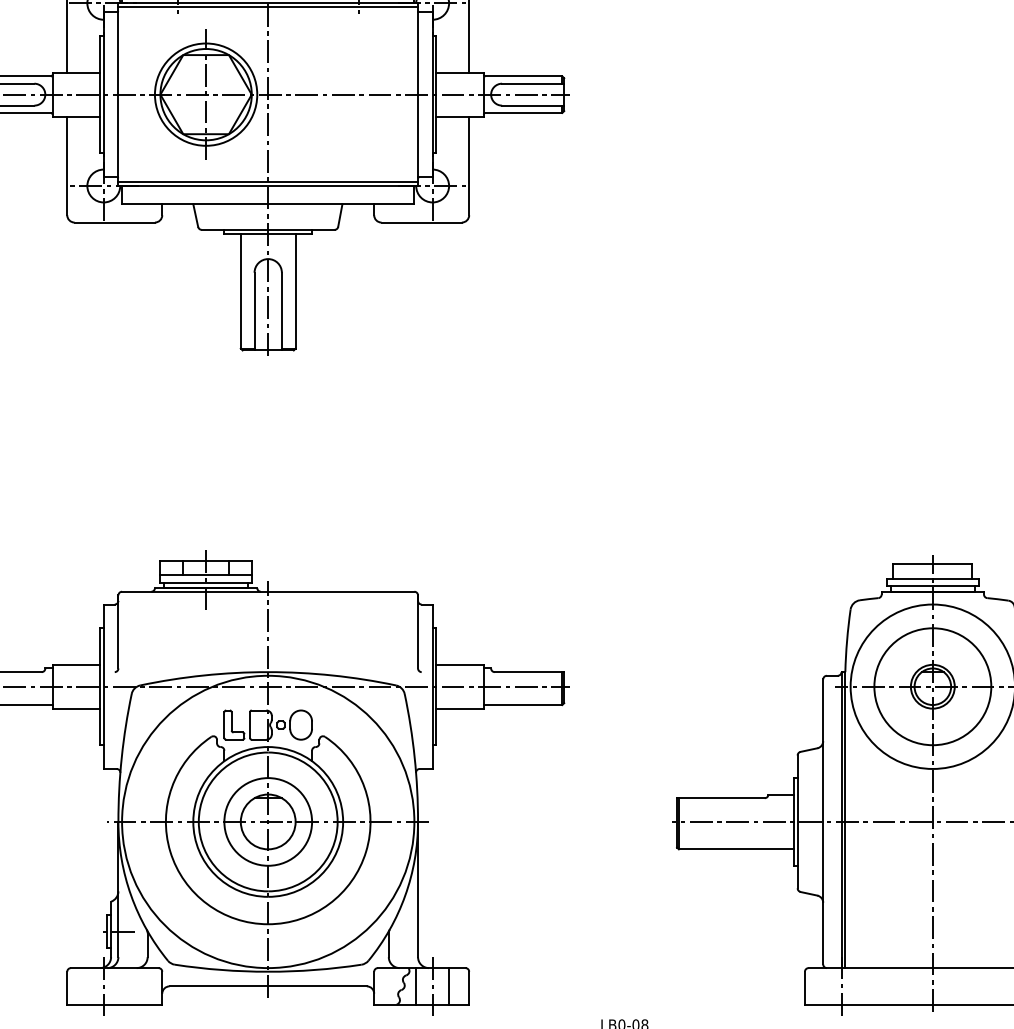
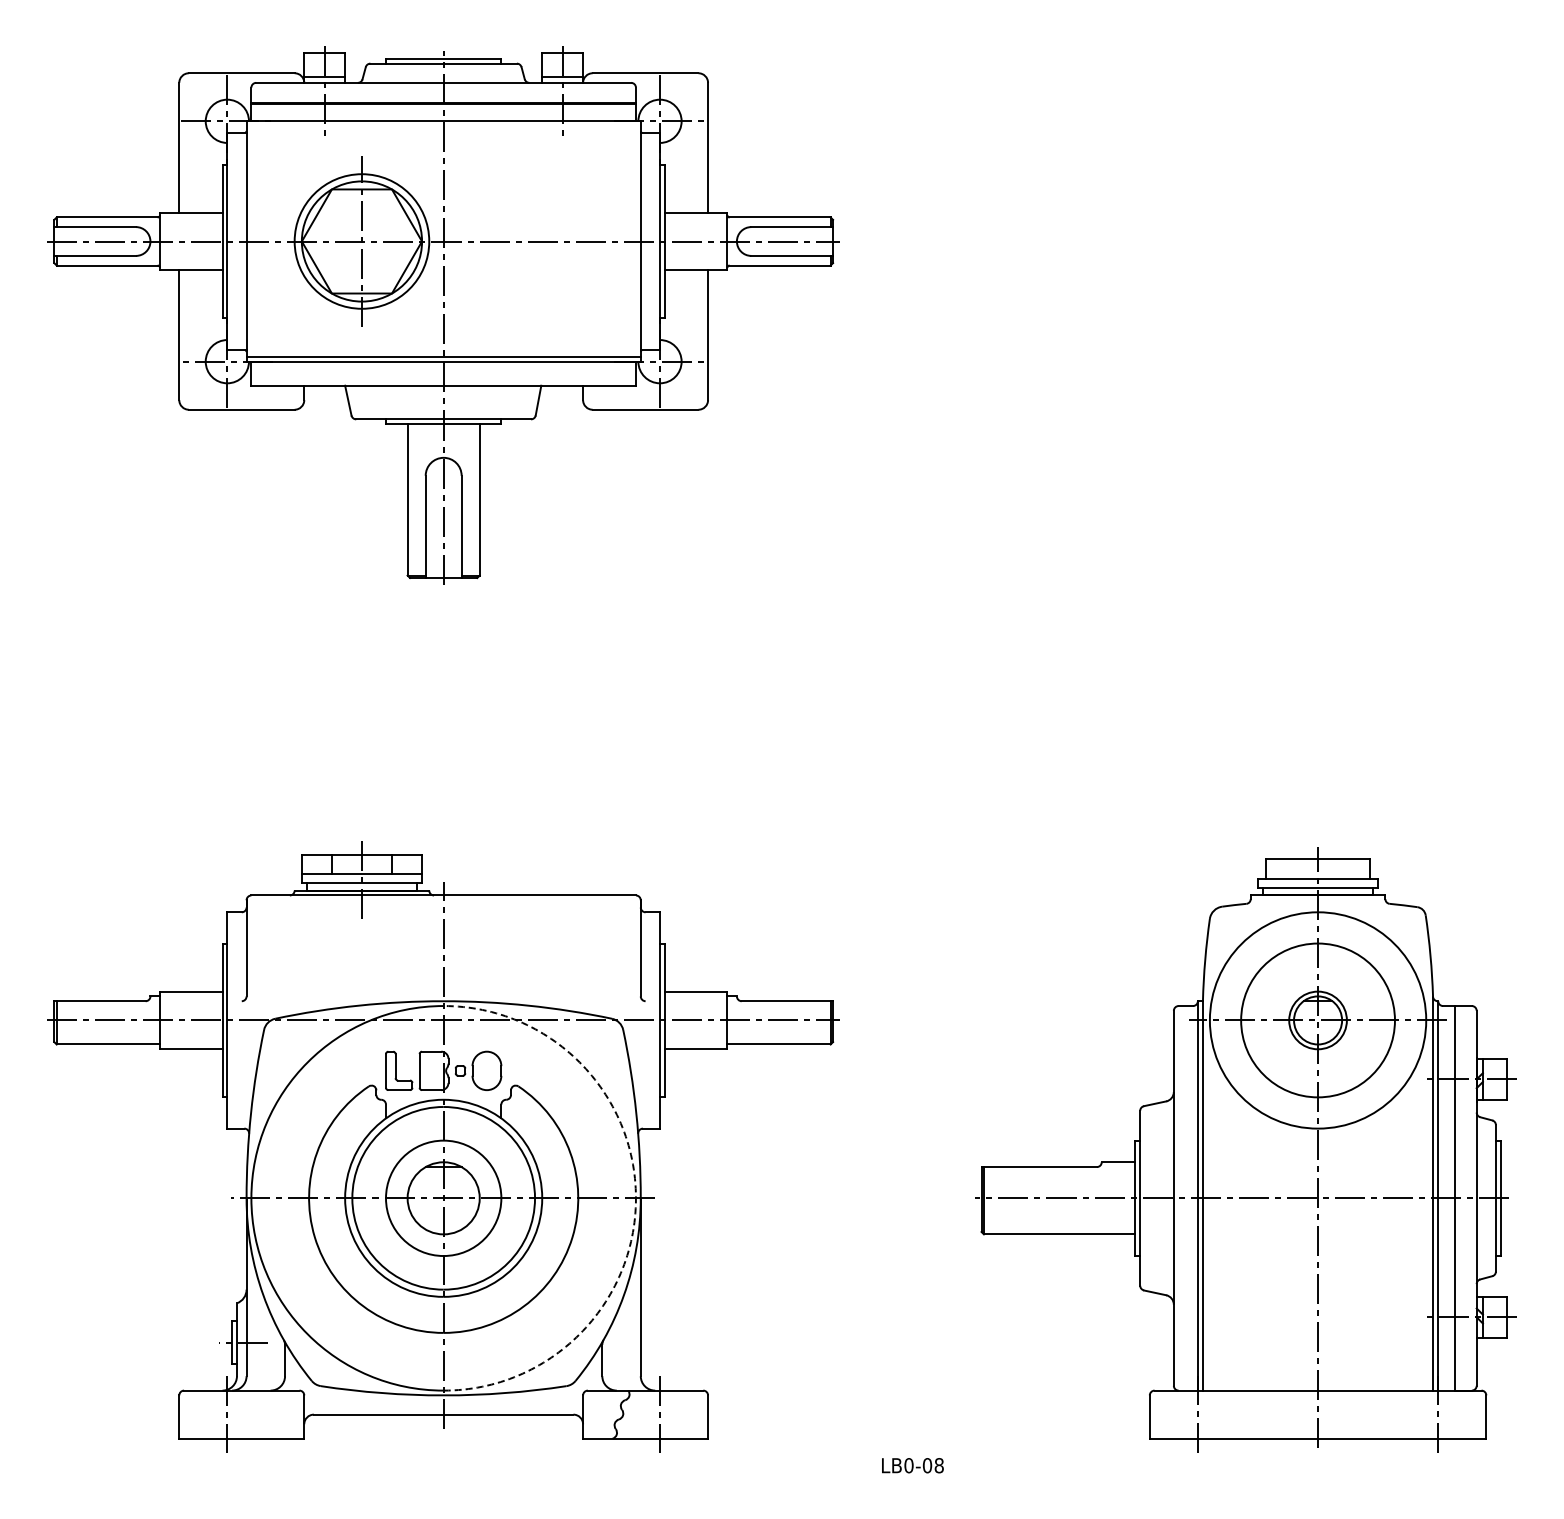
line: (268, 7) -> (443, 126), removed
arc: (414, 822) -> (635, 1198), solid -> dashed
line: (416, 986) -> (638, 1414), removed
line: (448, 986) -> (681, 1414), removed

